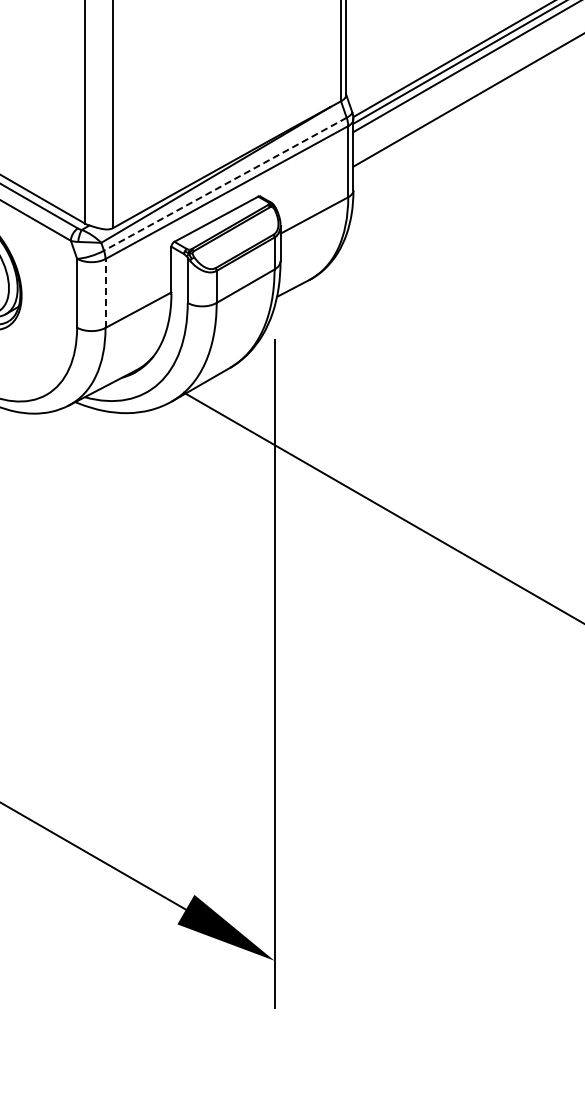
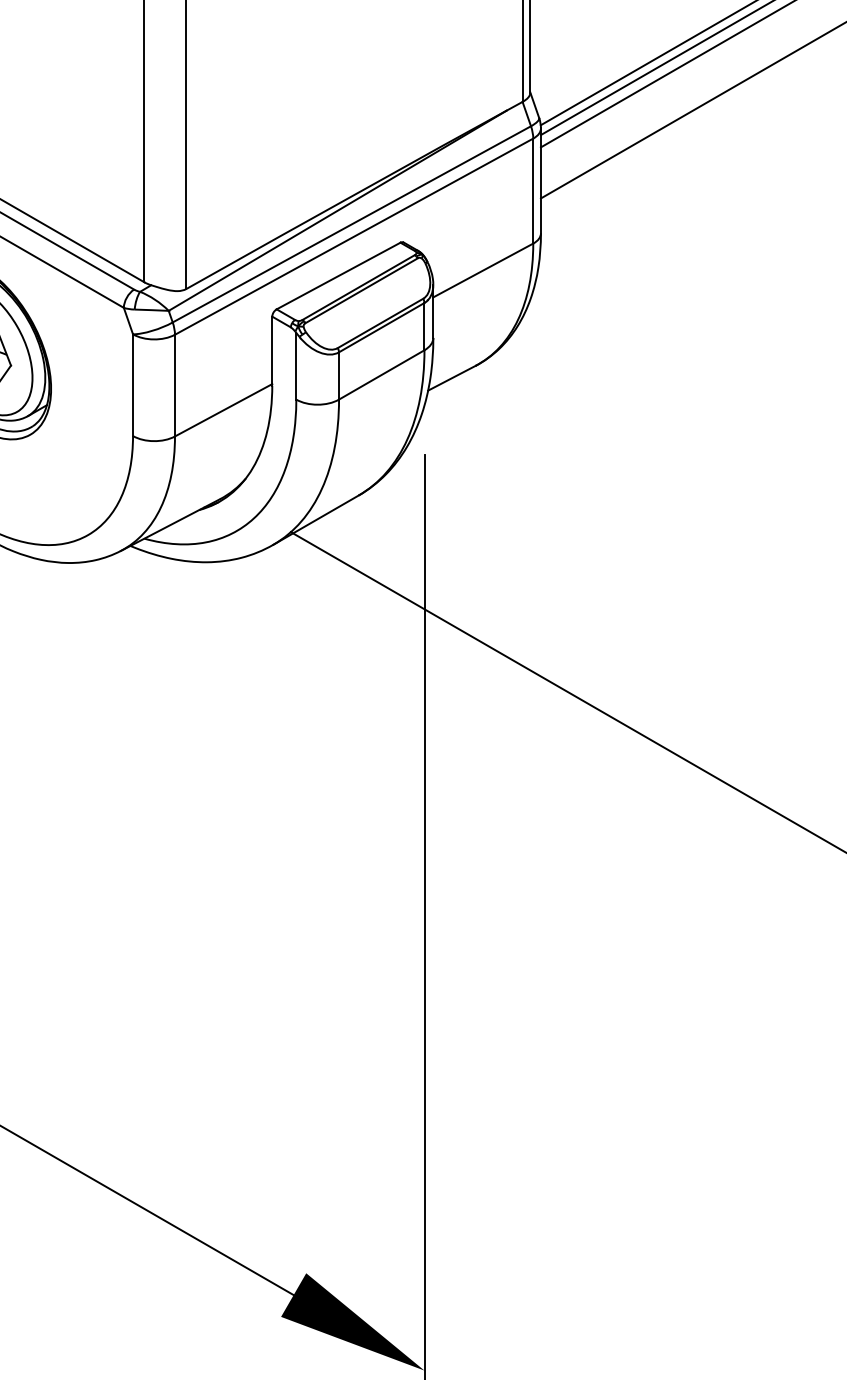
line: (224, 184) -> (350, 224), dashed -> solid
line: (105, 293) -> (174, 385), dashed -> solid

